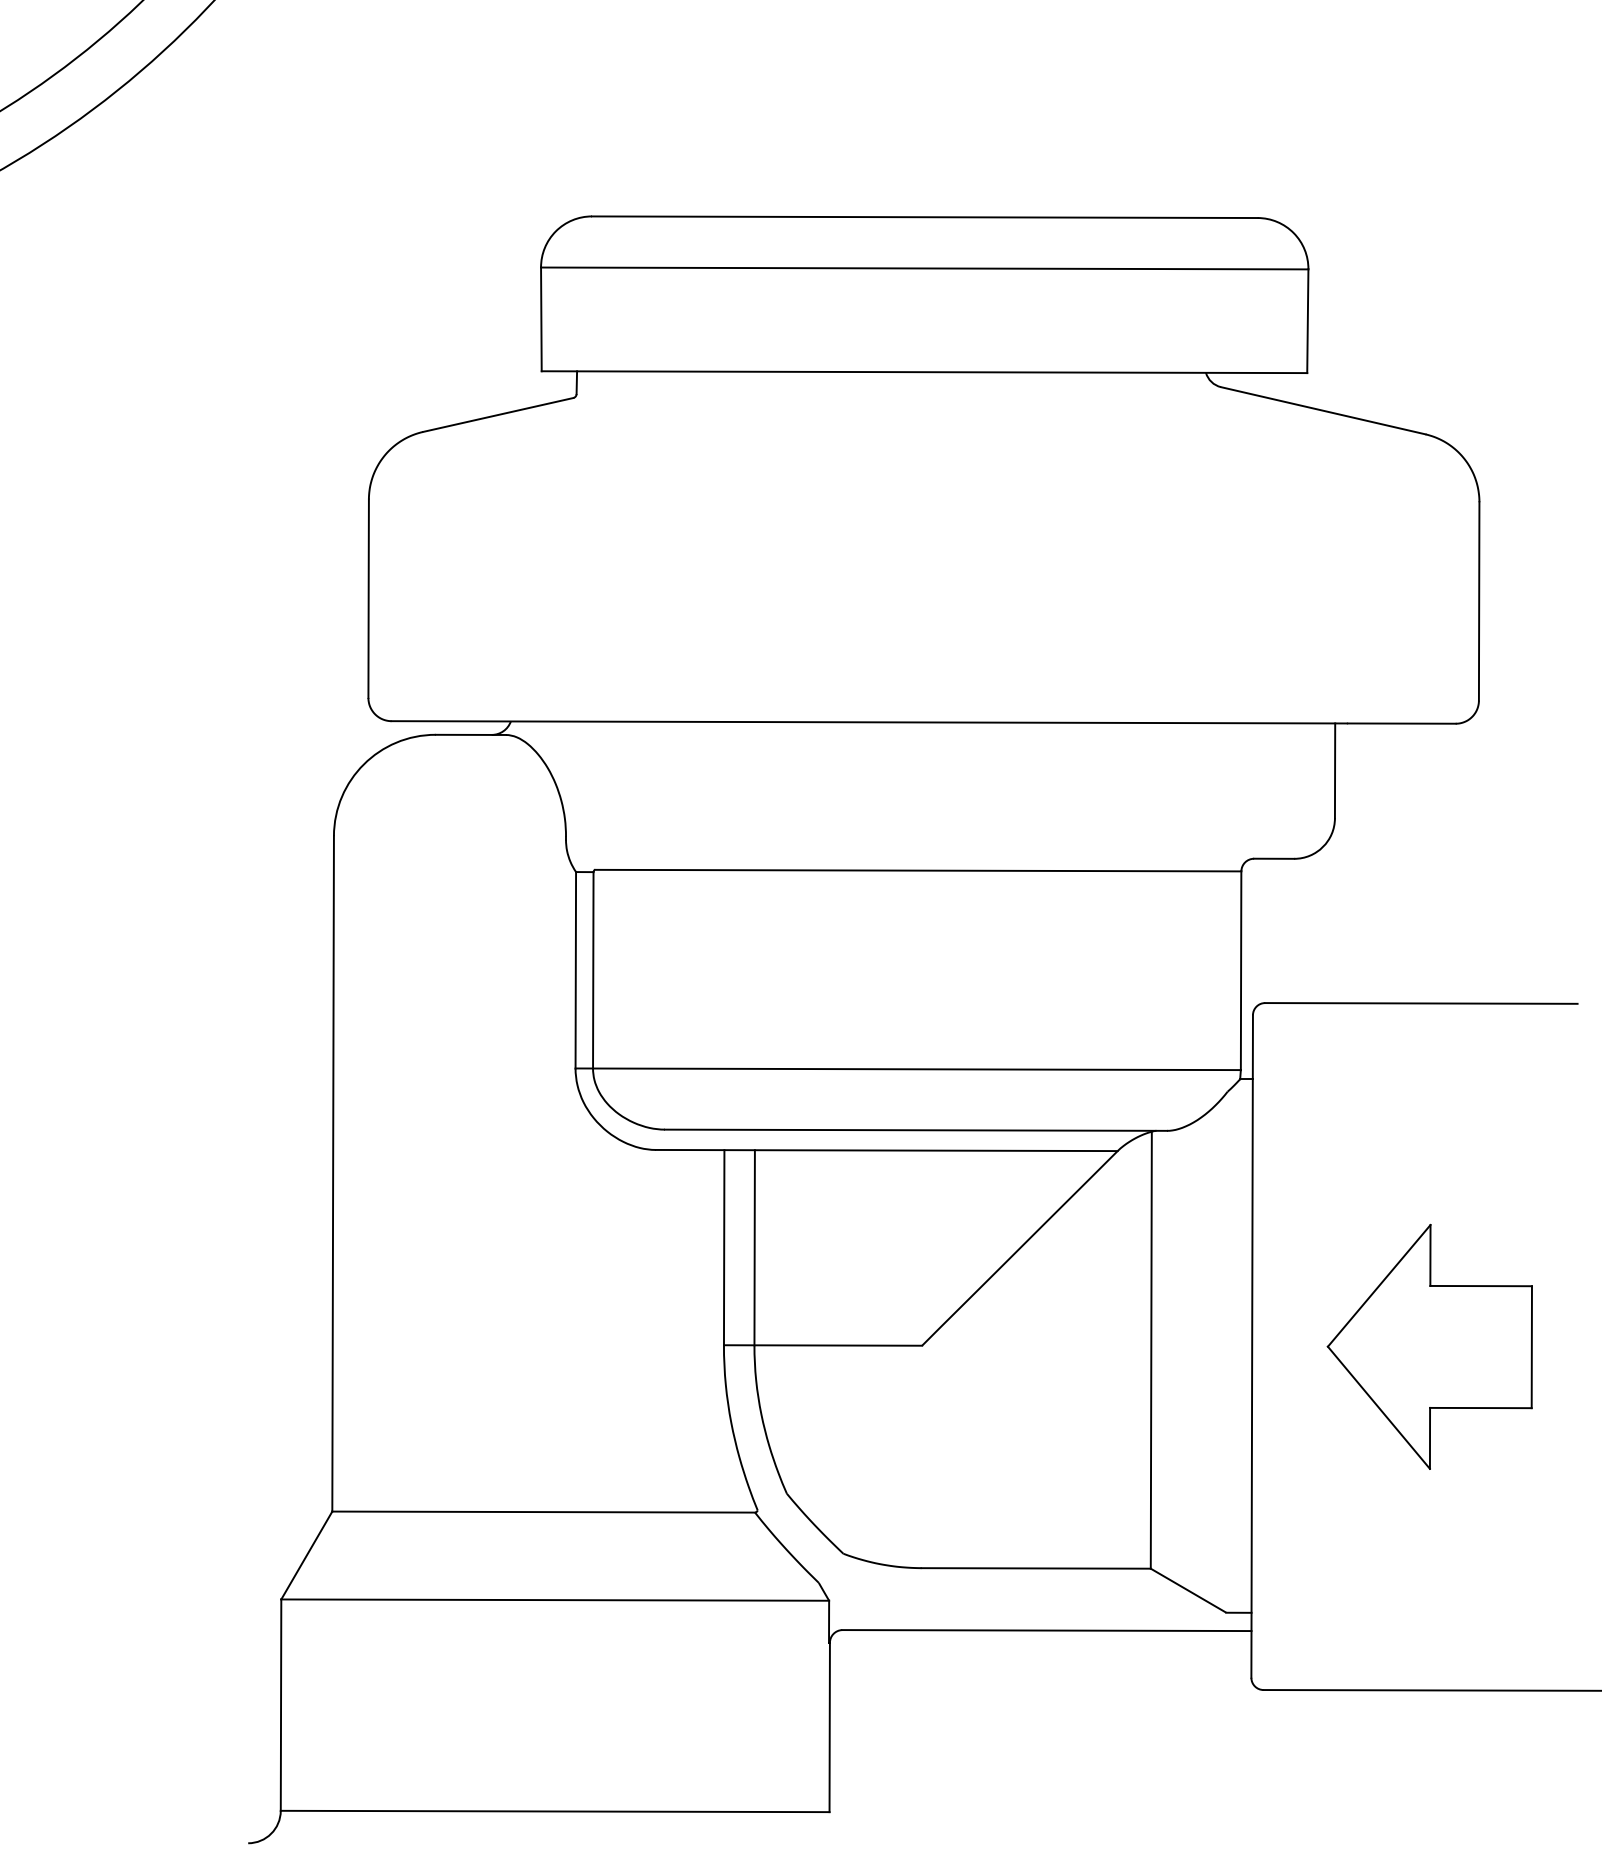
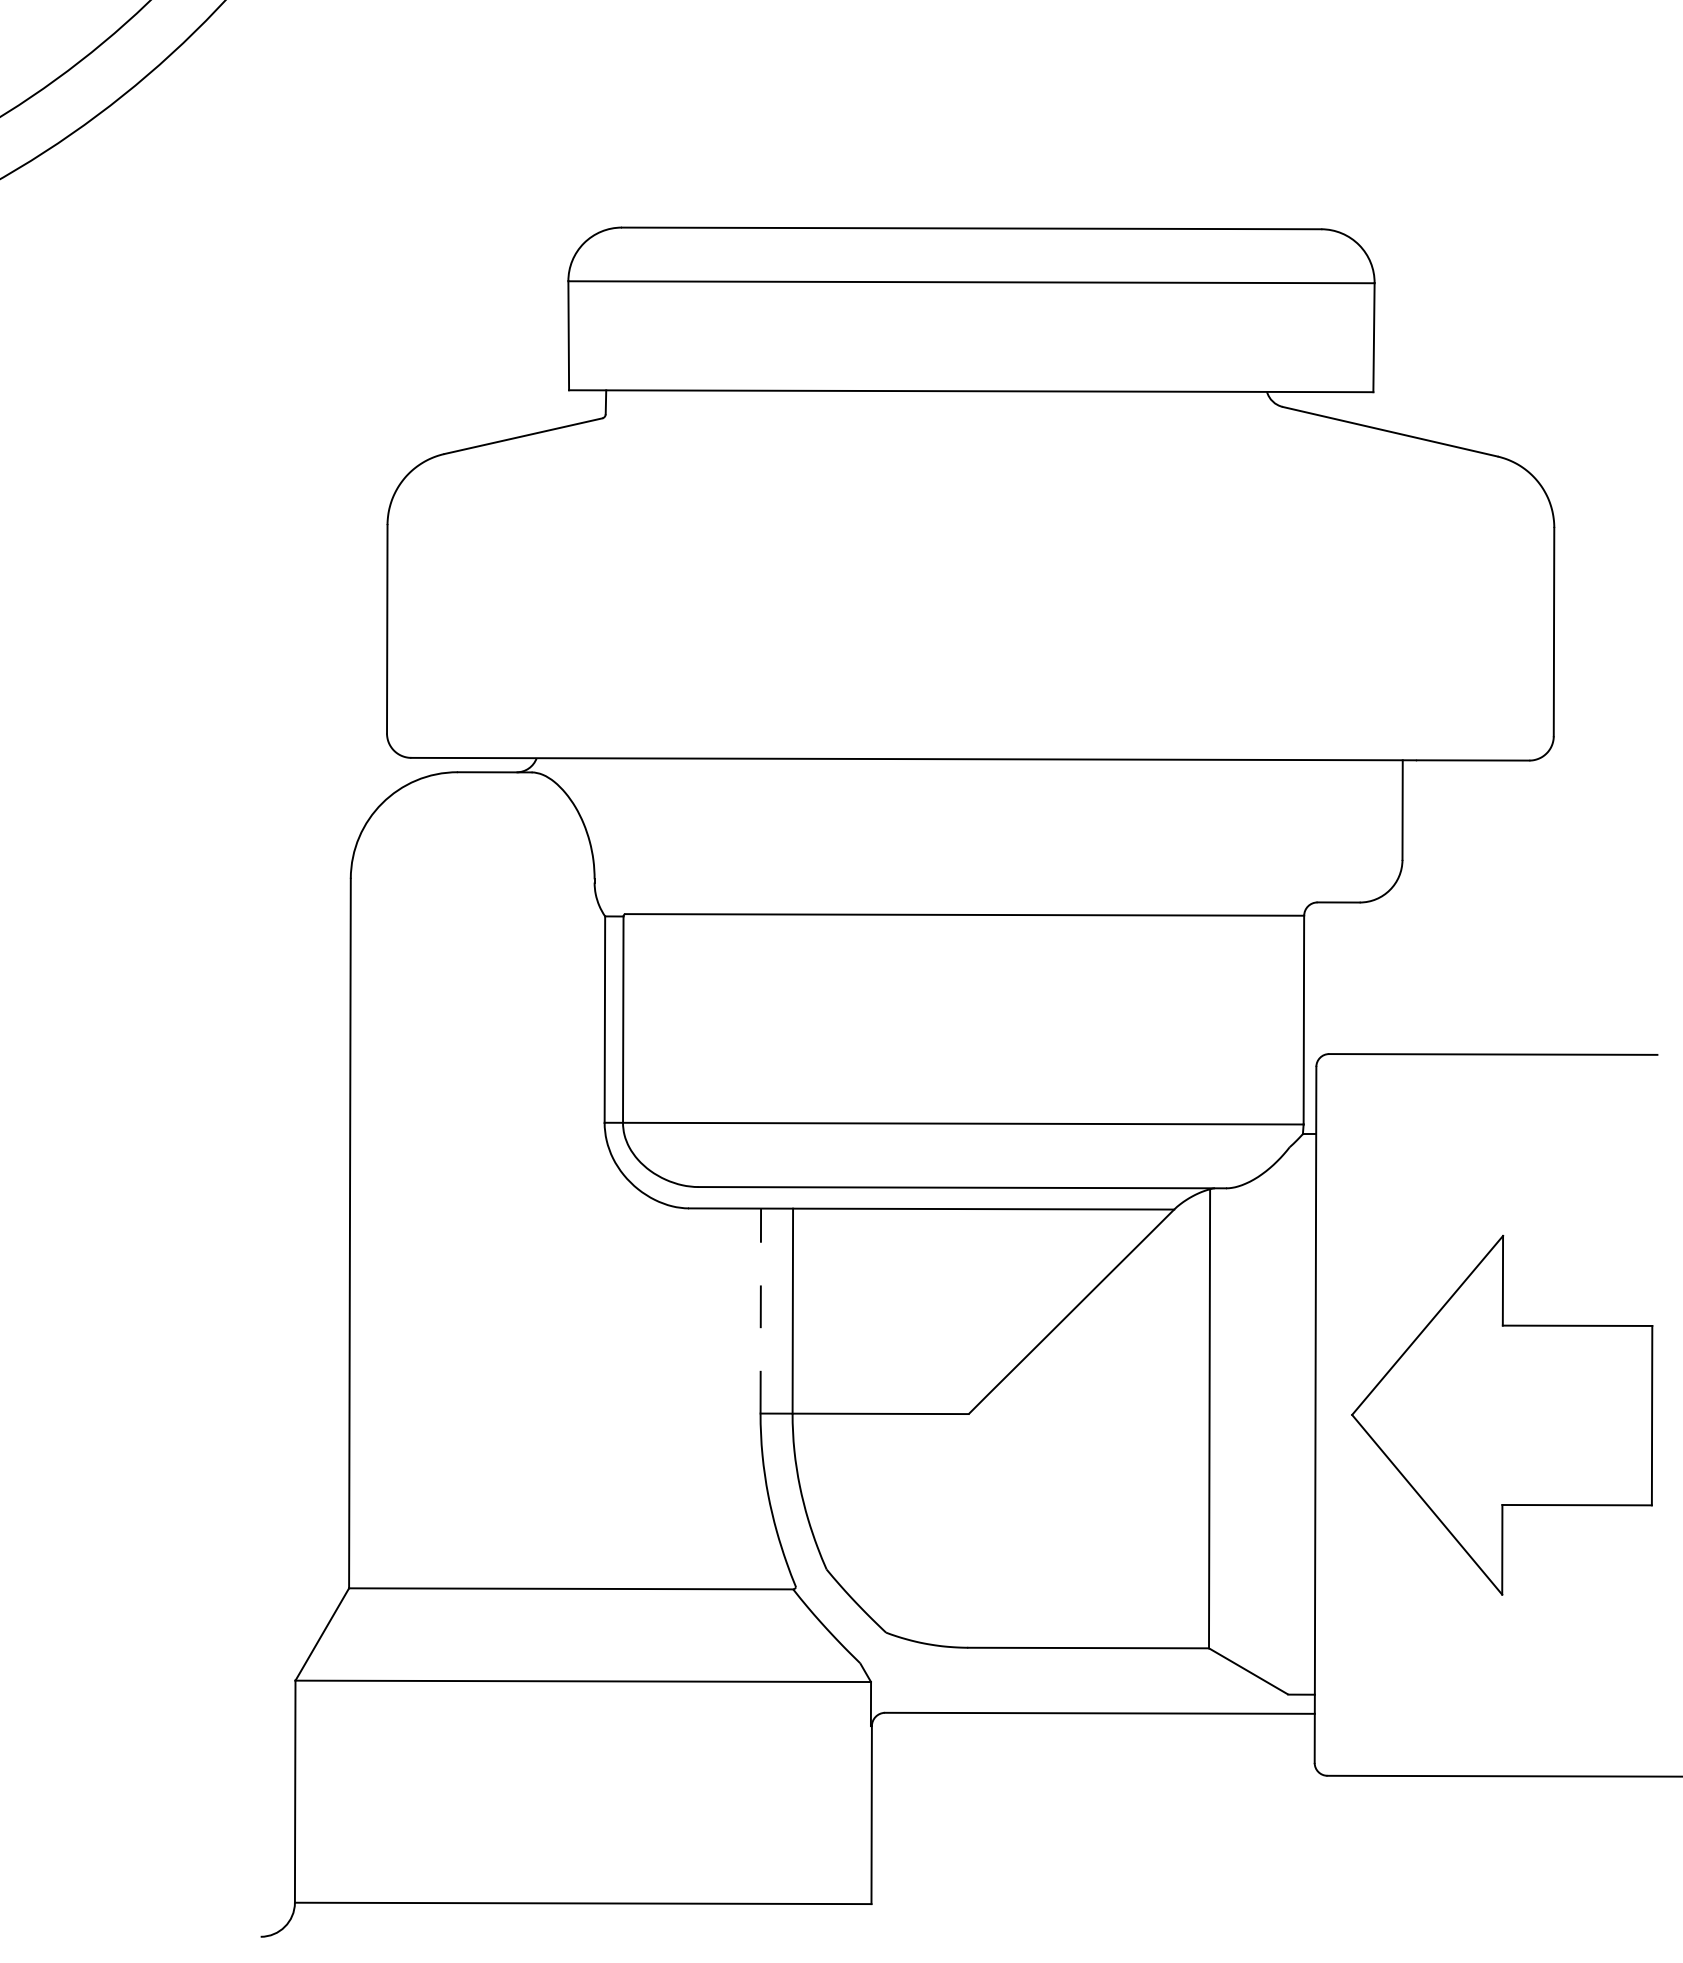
line: (723, 1247) -> (760, 1310), solid -> dashed
part: (1430, 1347) -> (1502, 1415), size x1.4

